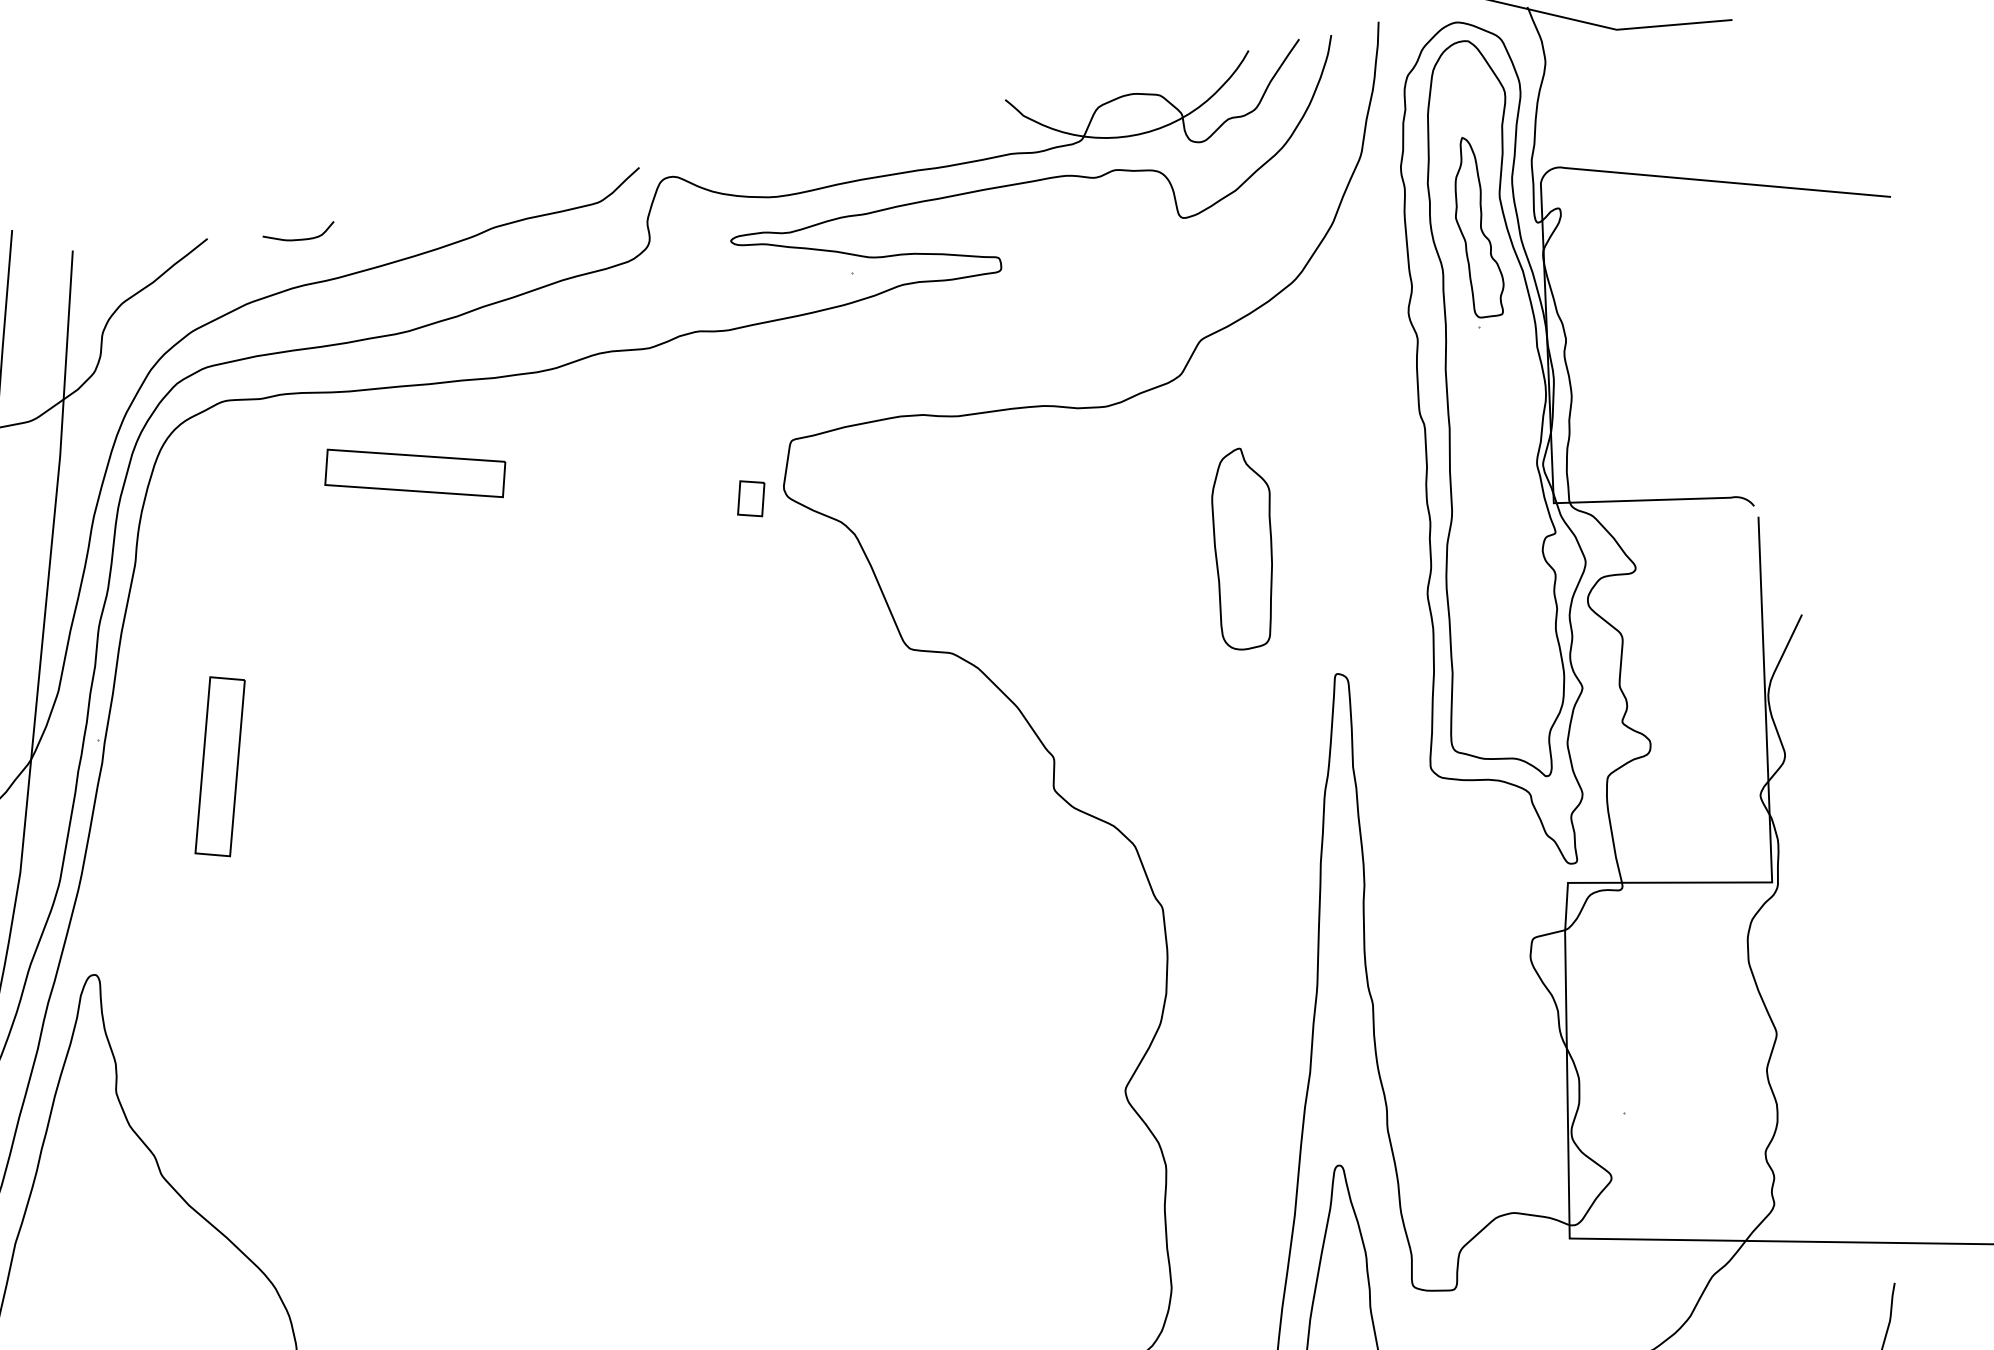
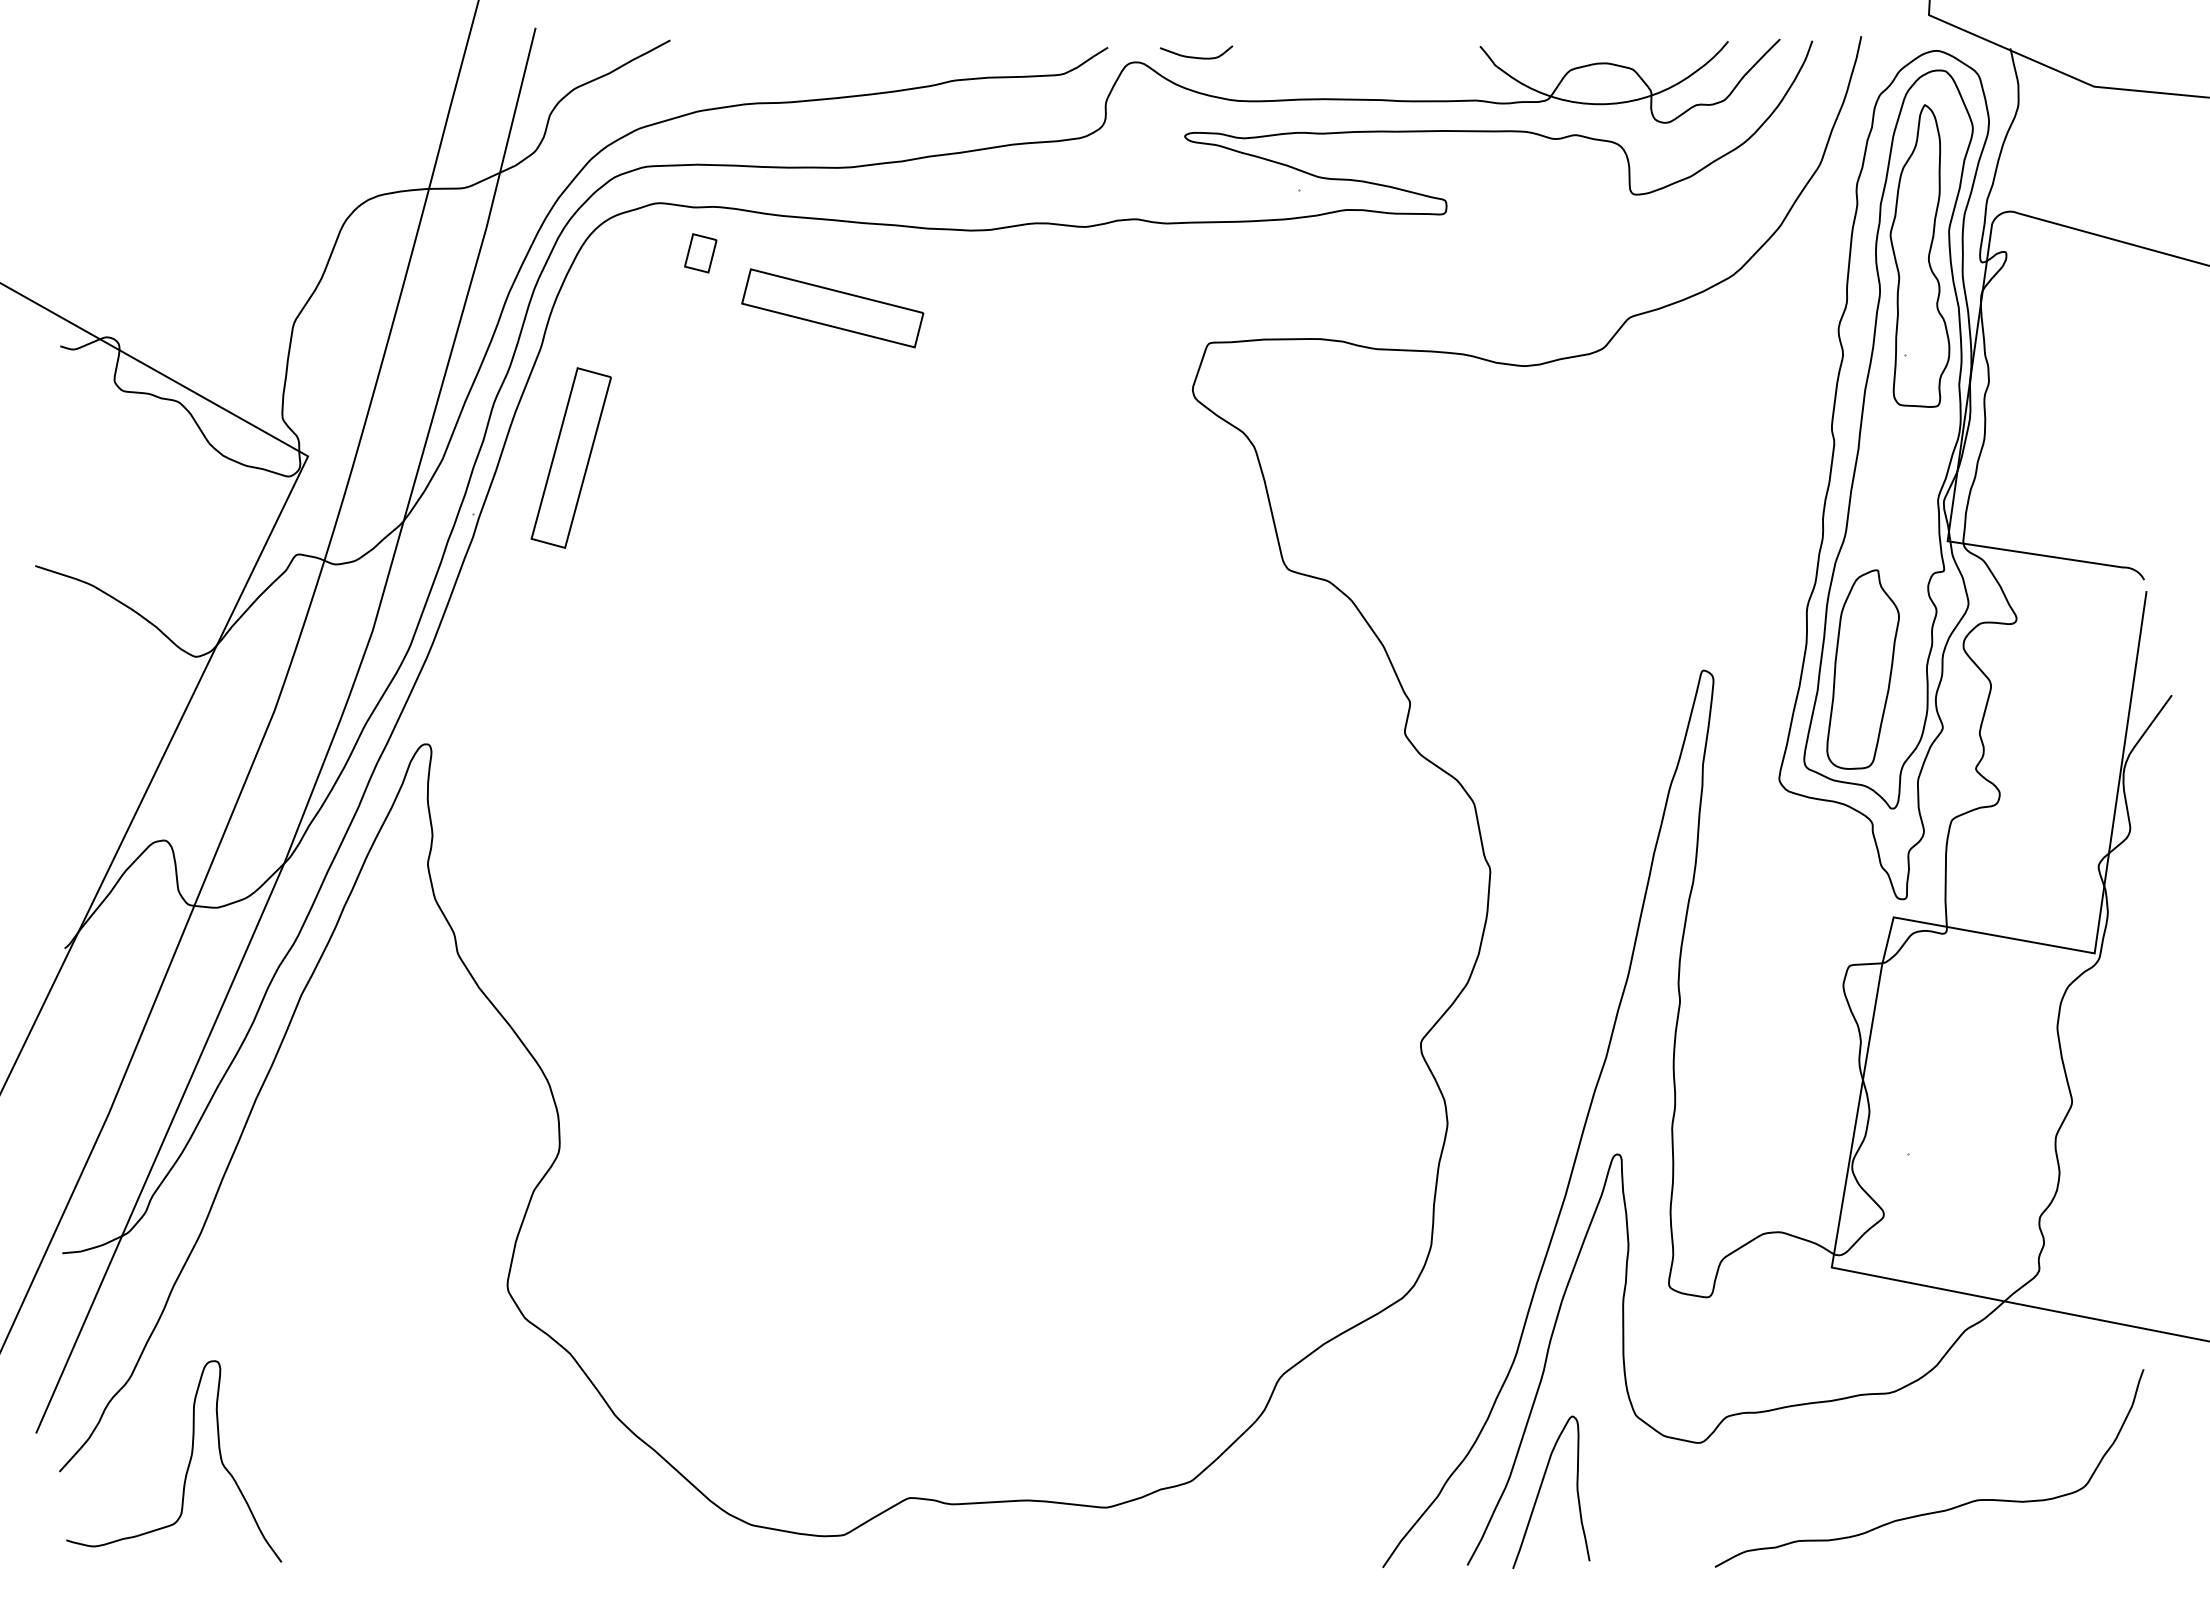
part: (1475, 227) -> (1919, 255), size x1.67
curve: (299, 238) -> (1195, 56), moved
part: (750, 498) -> (700, 253), moved
part: (1242, 548) -> (1862, 669), moved
part: (219, 766) -> (570, 457), moved

